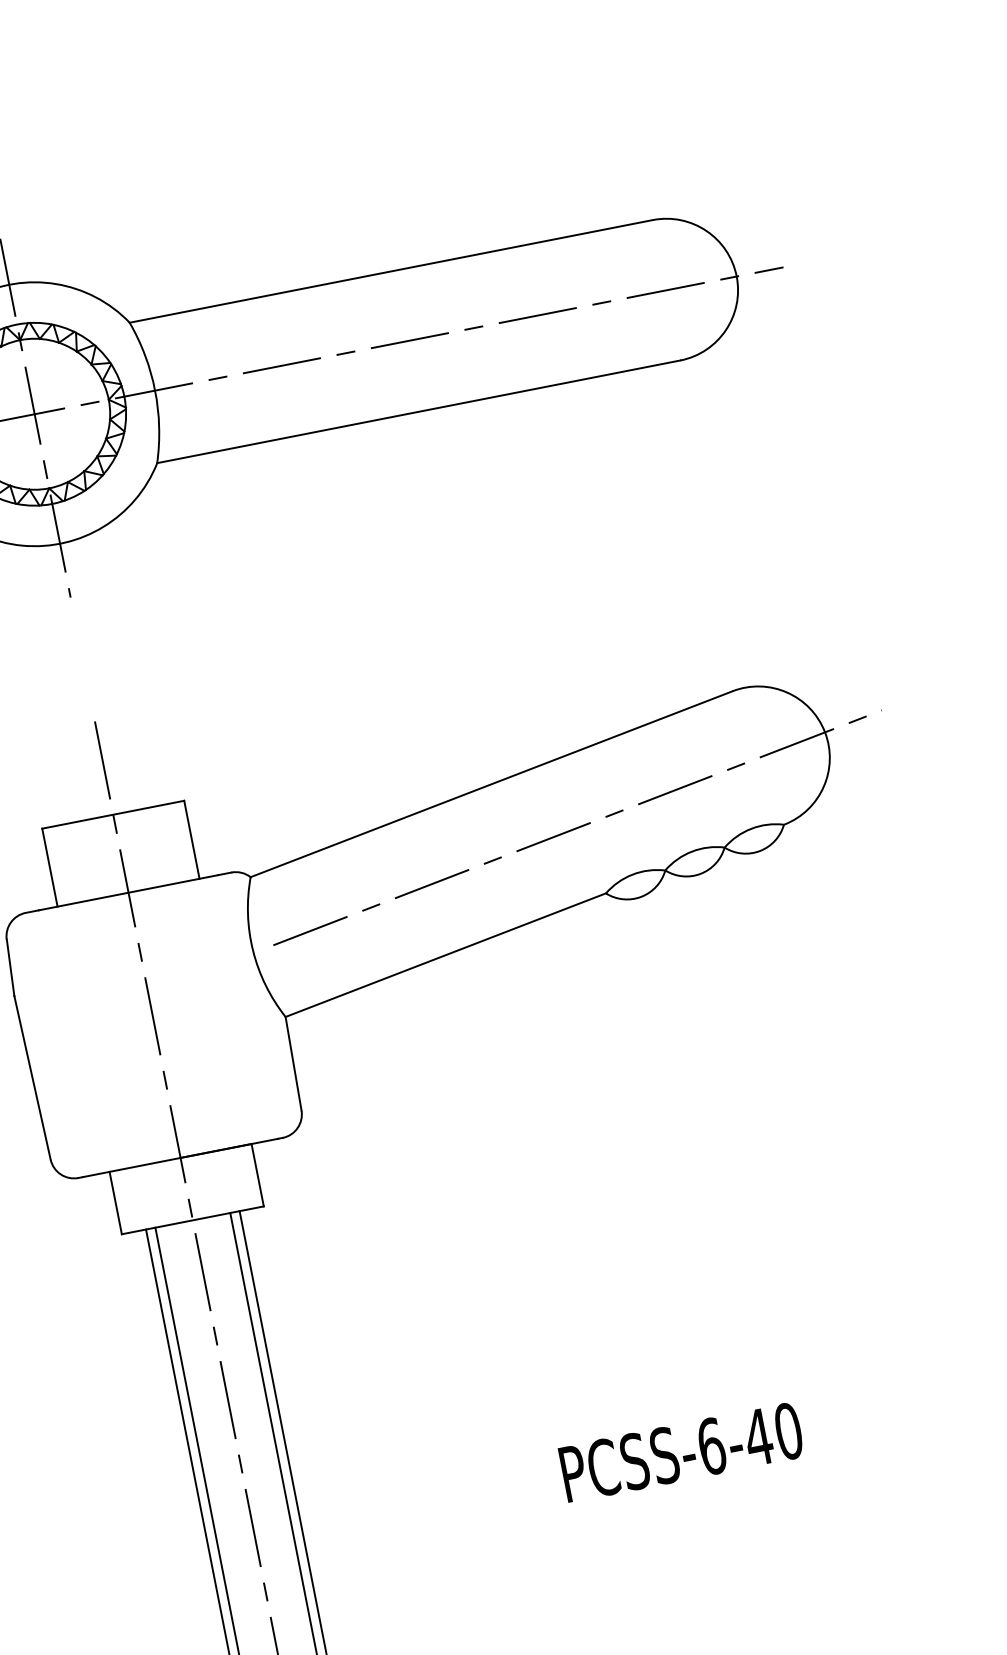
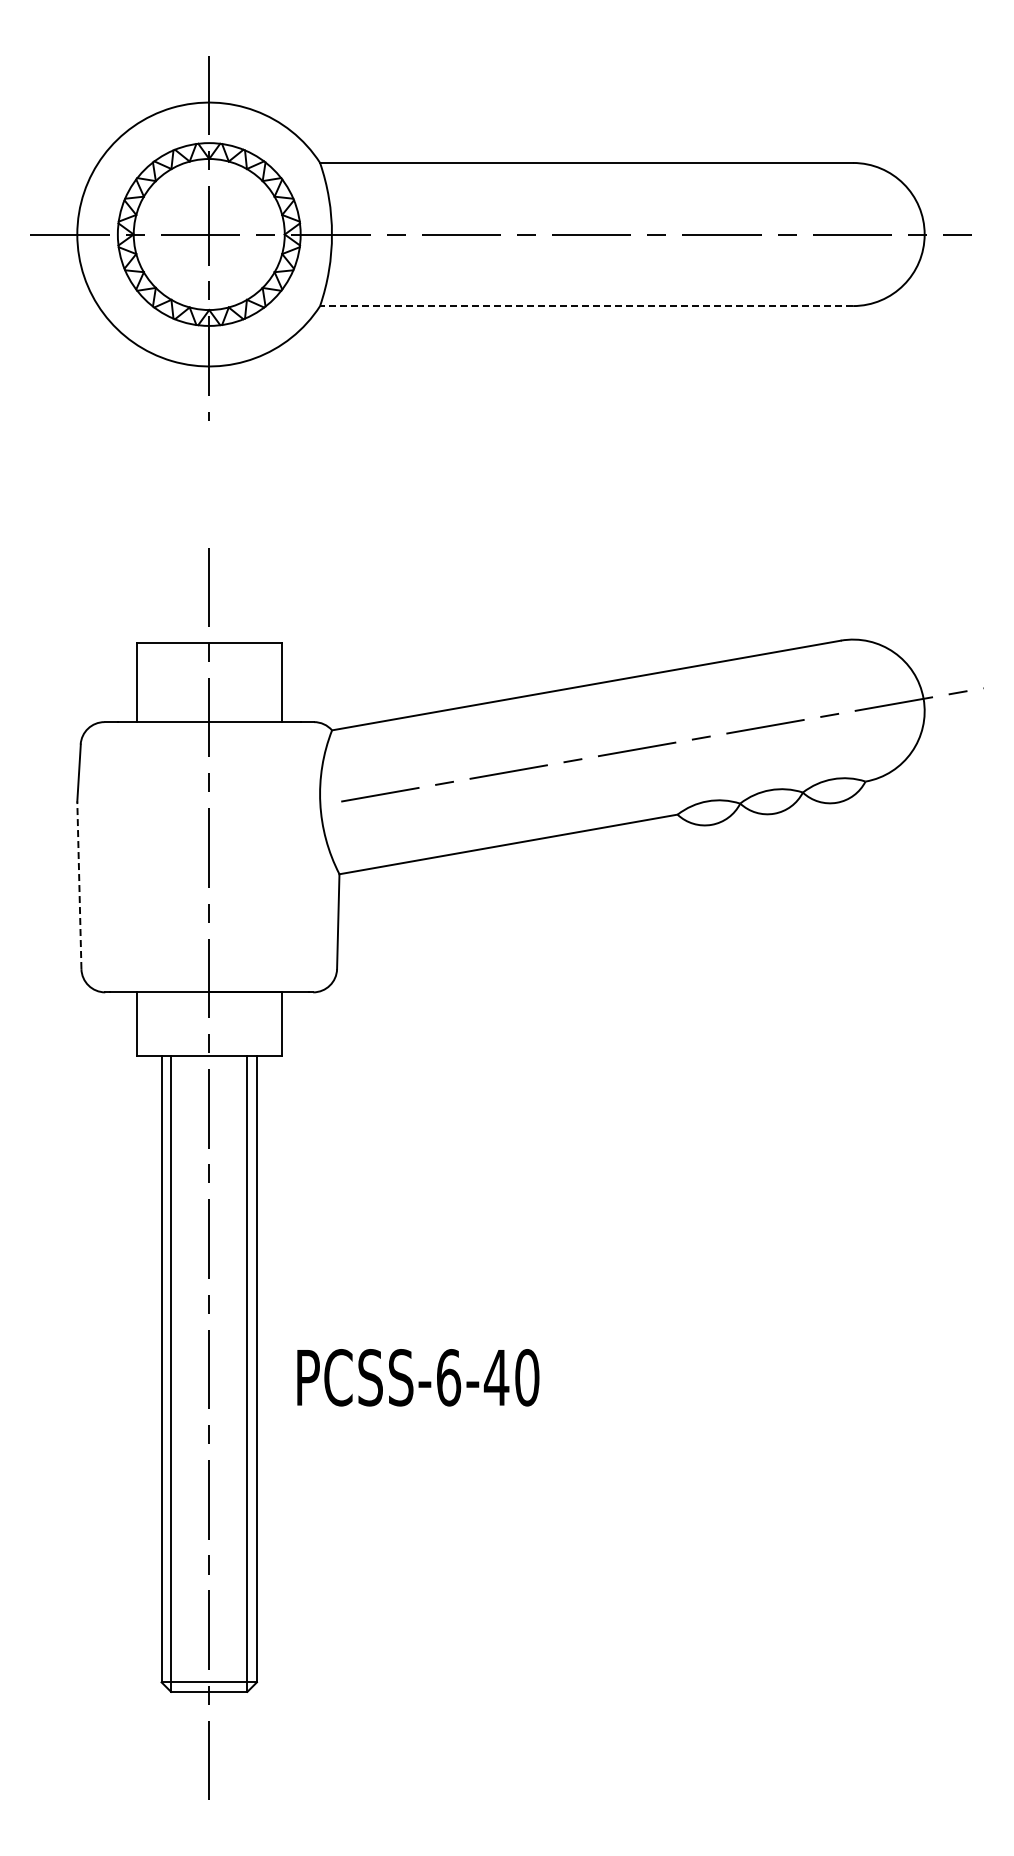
line: (418, 412) -> (586, 306), solid -> dashed
line: (32, 1078) -> (79, 885), solid -> dashed
text: (681, 1452) -> (418, 1377), moved

